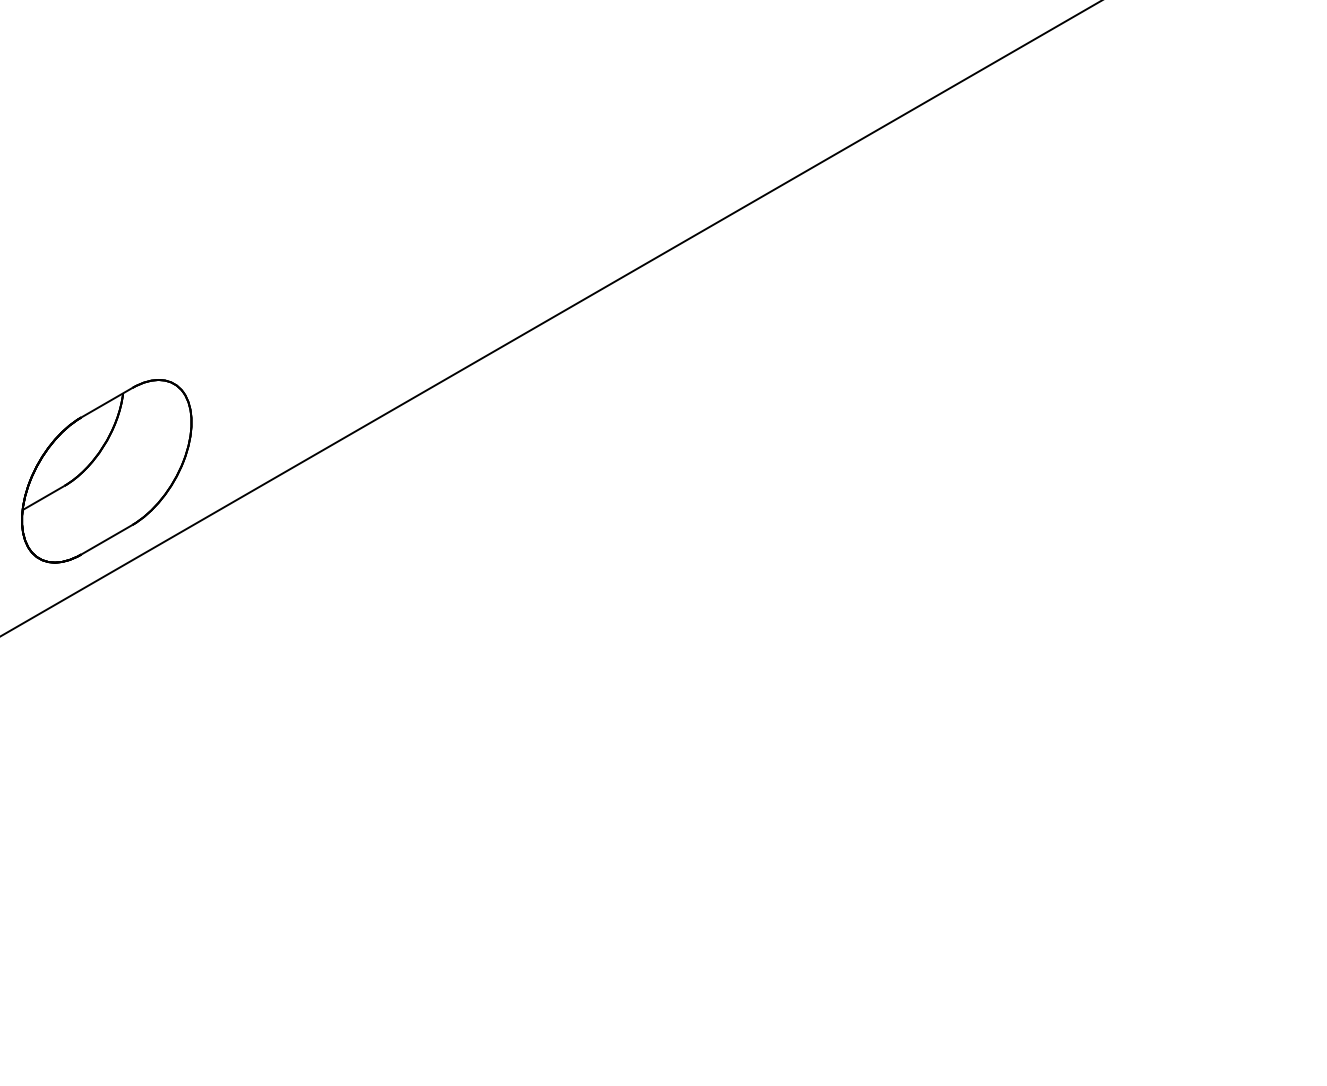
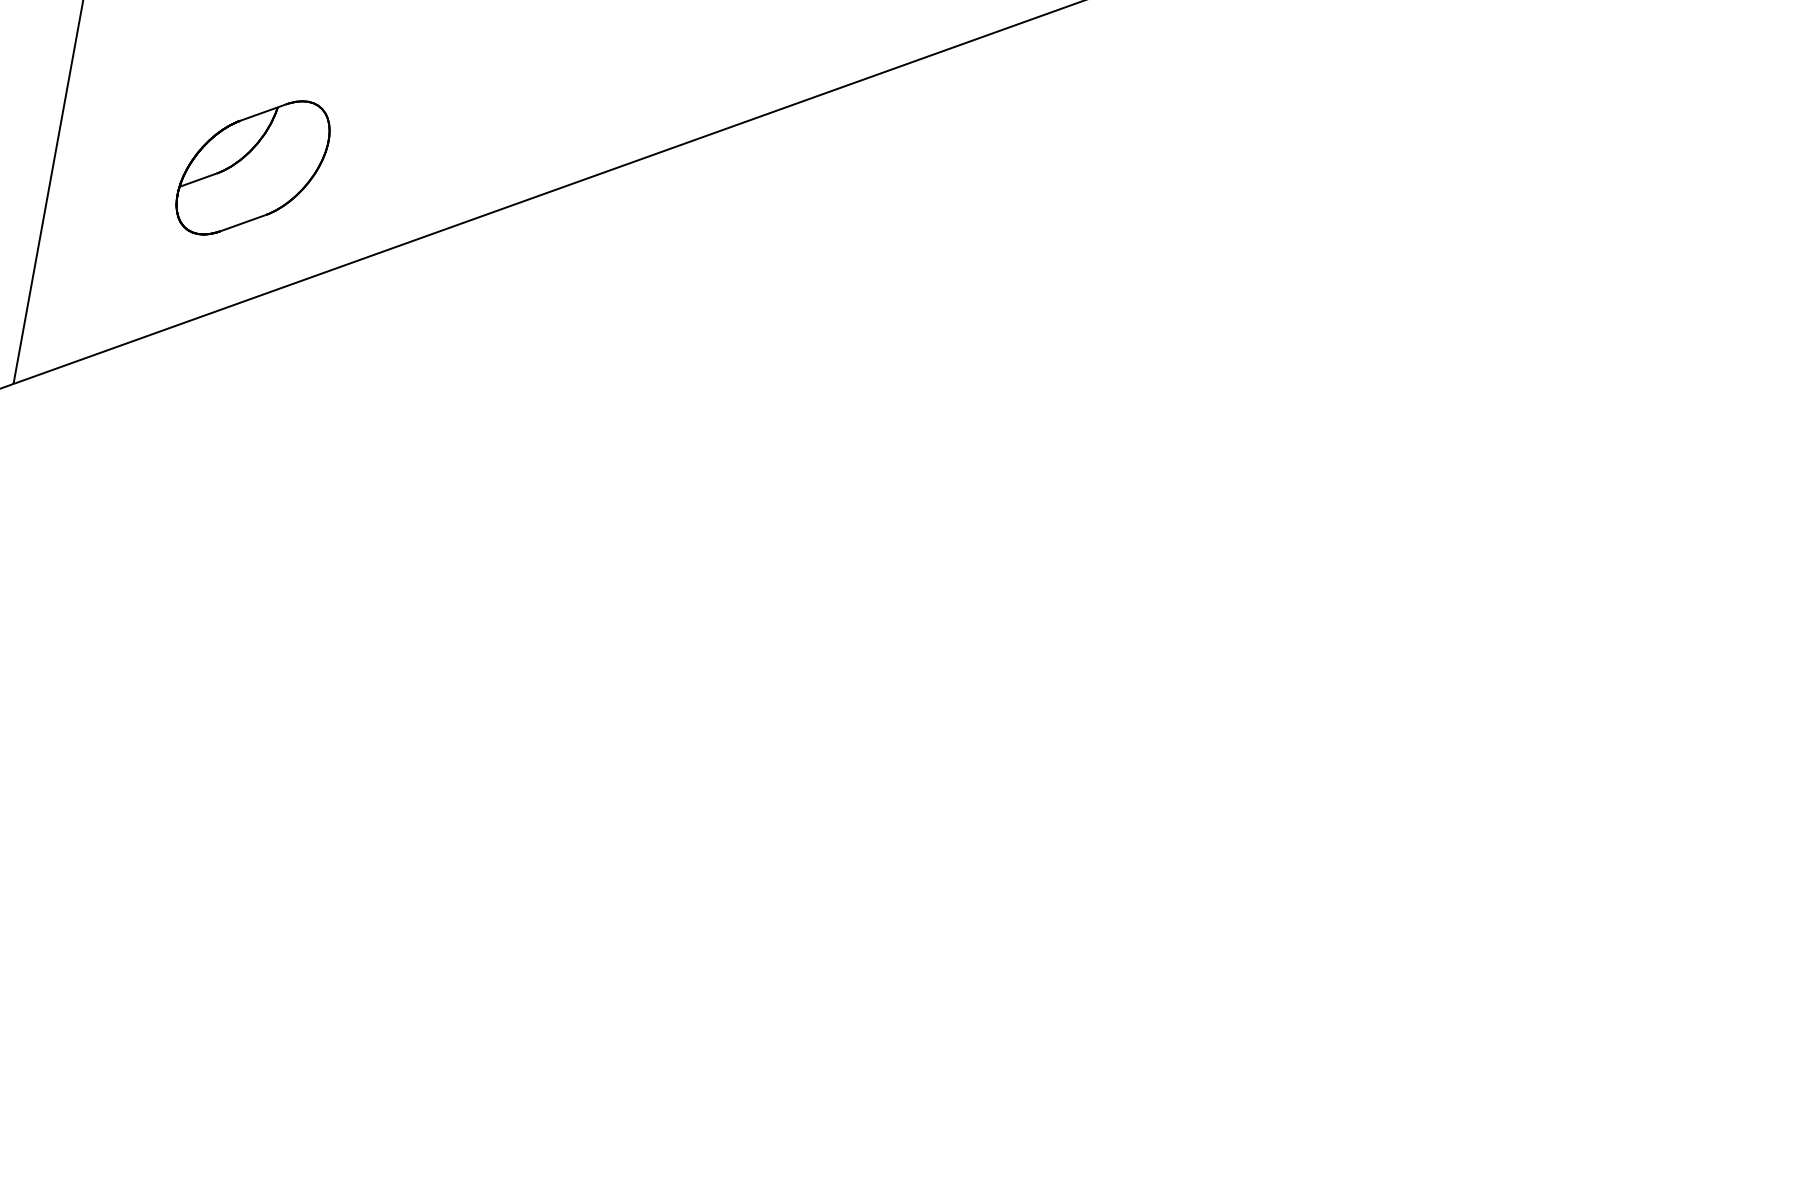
part: (106, 471) -> (252, 167), size x0.6

